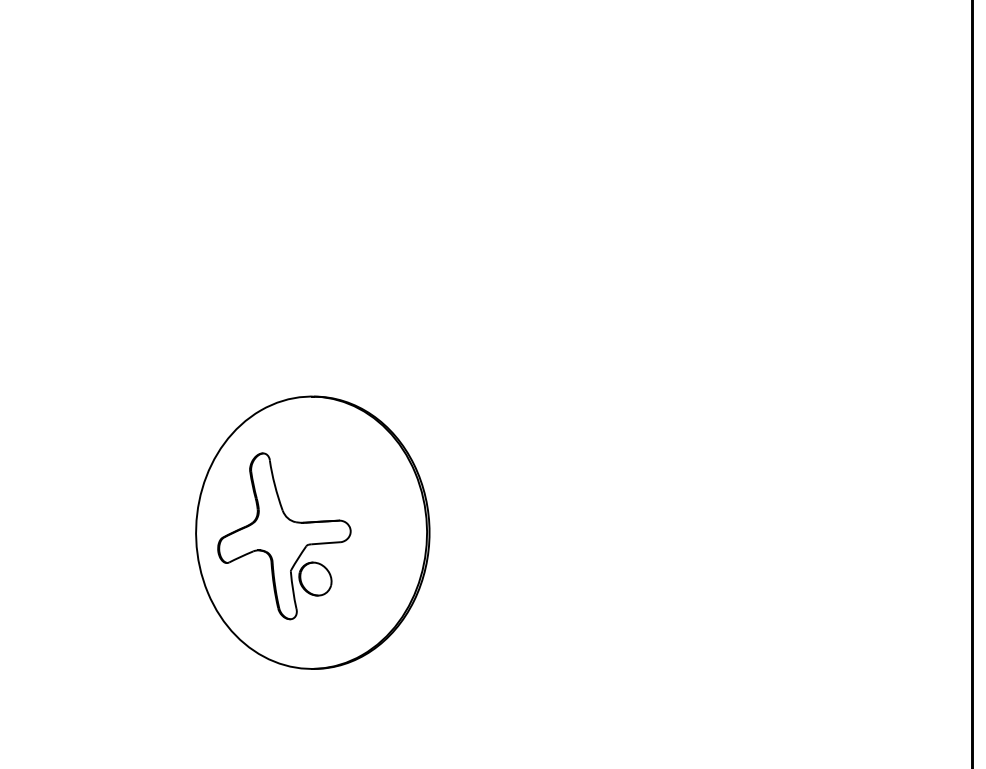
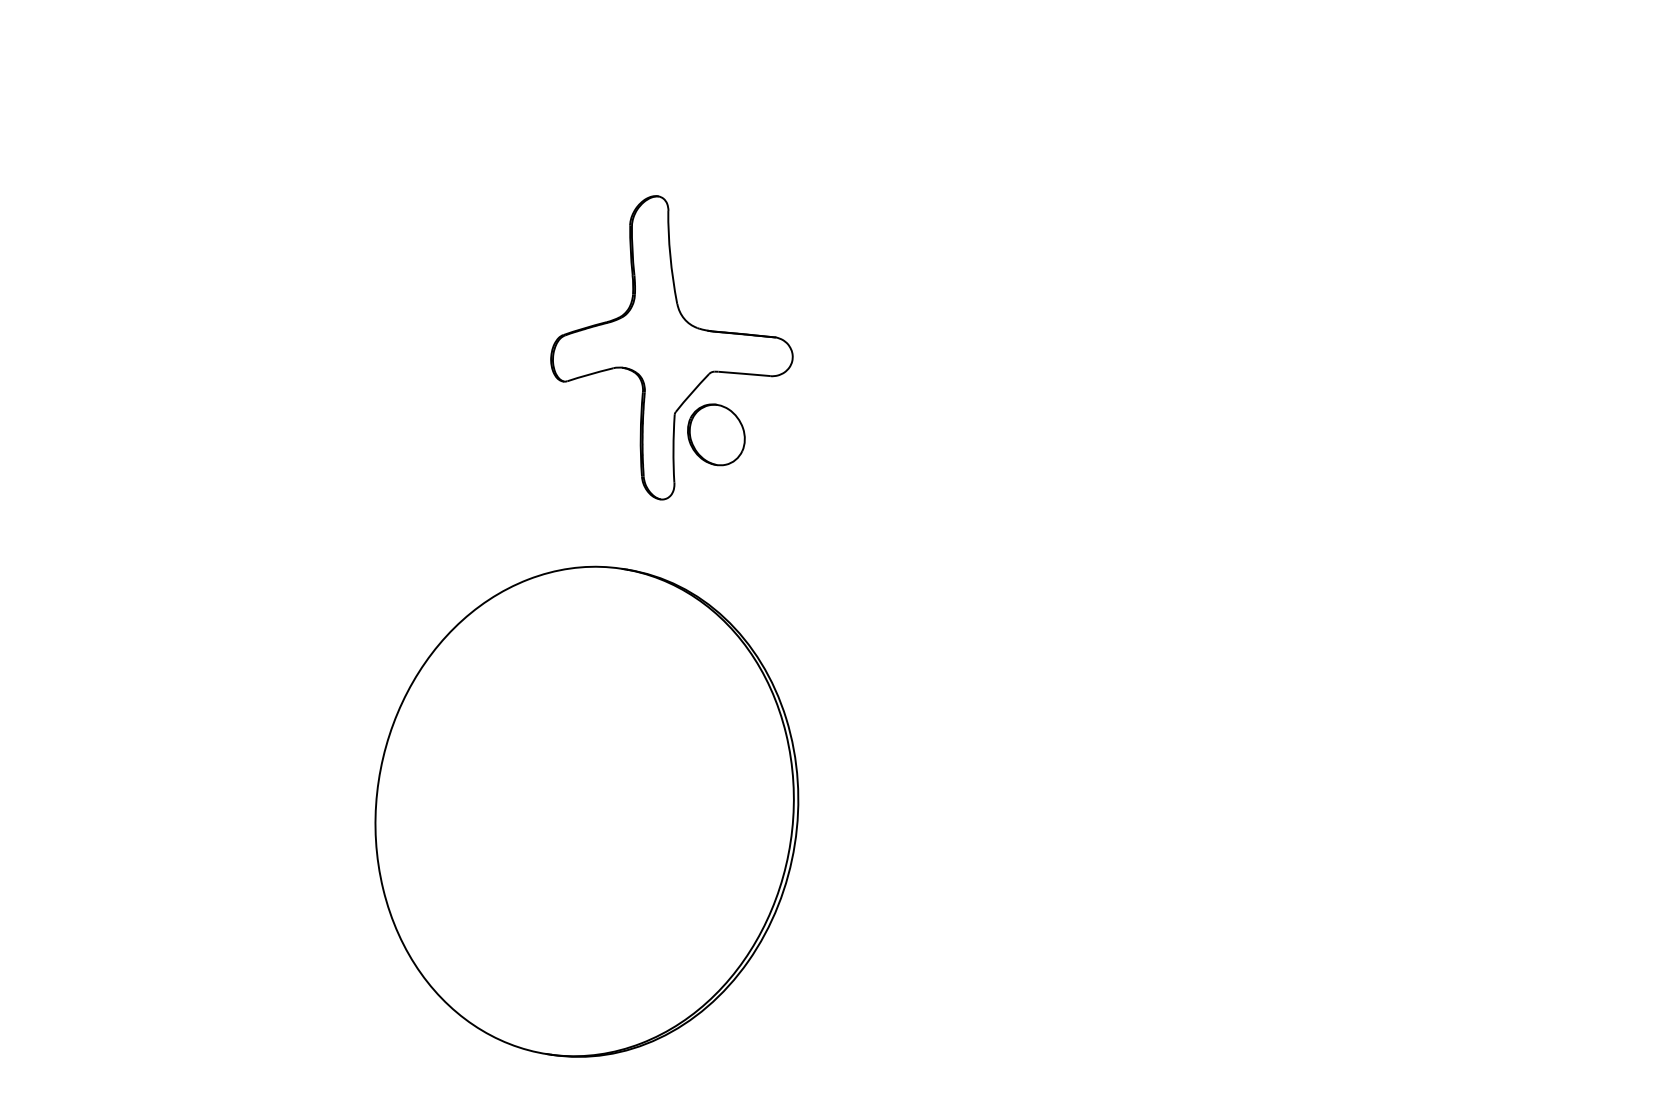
part: (284, 536) -> (673, 350), moved

